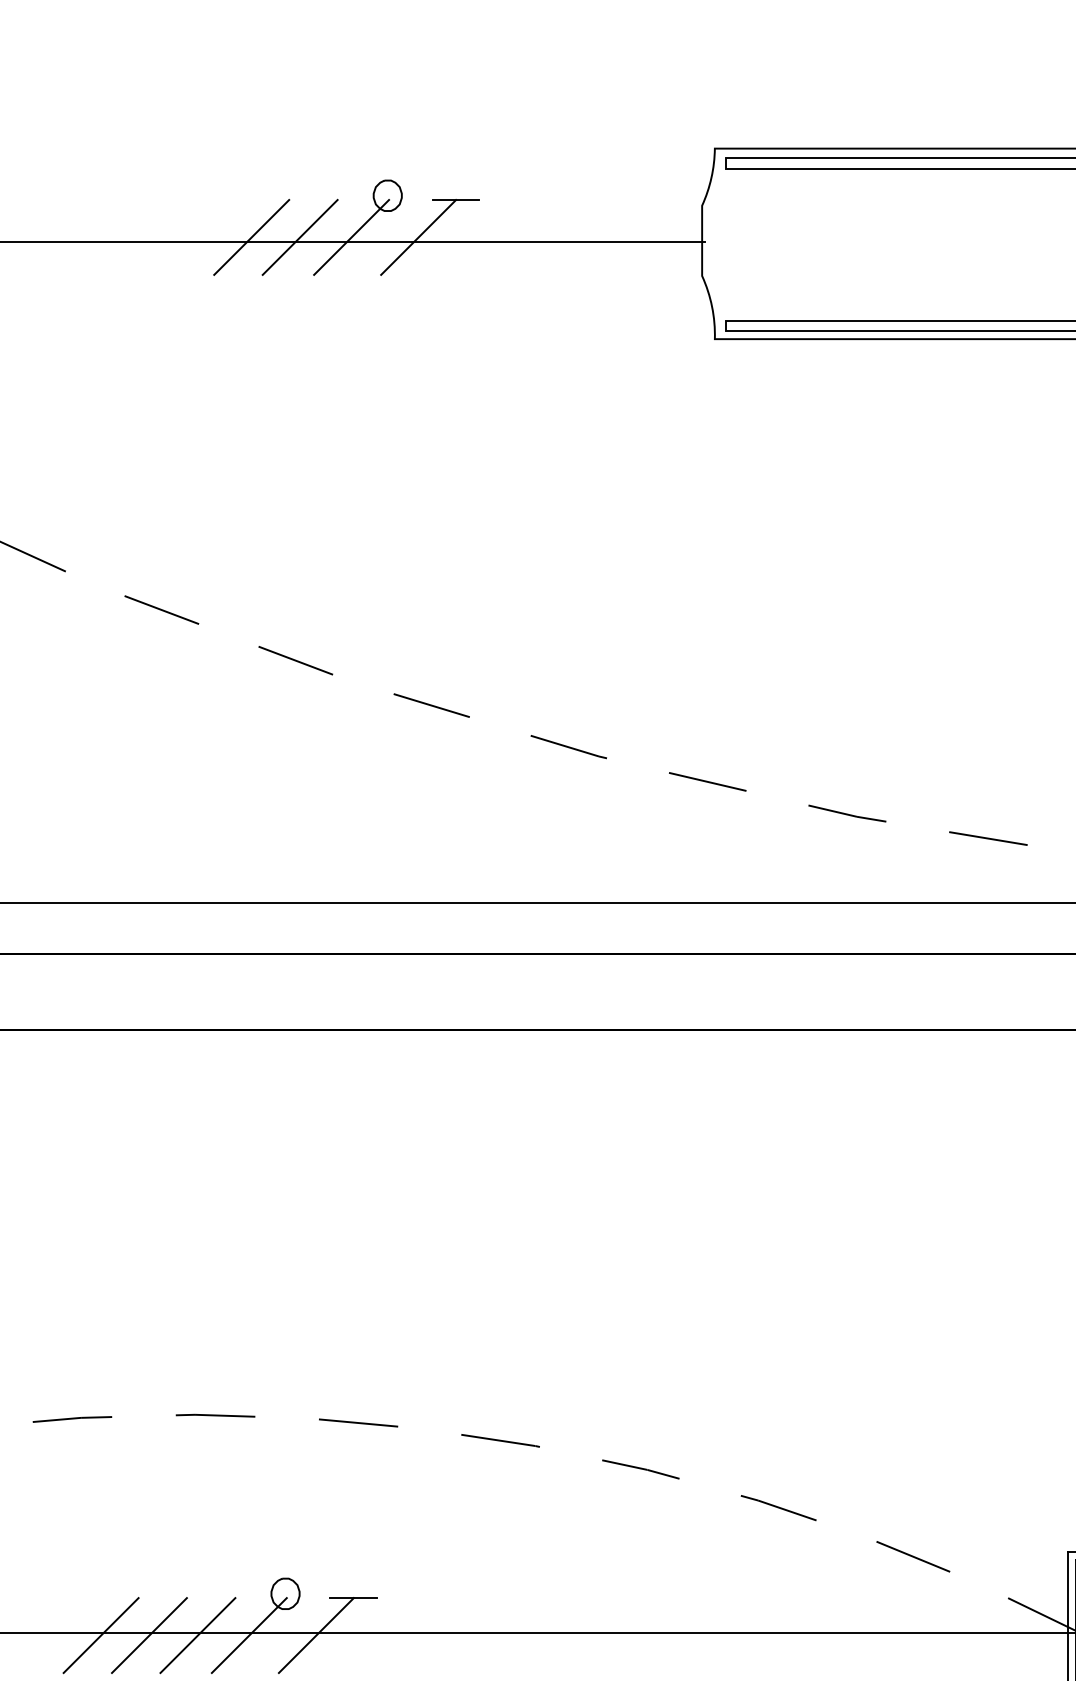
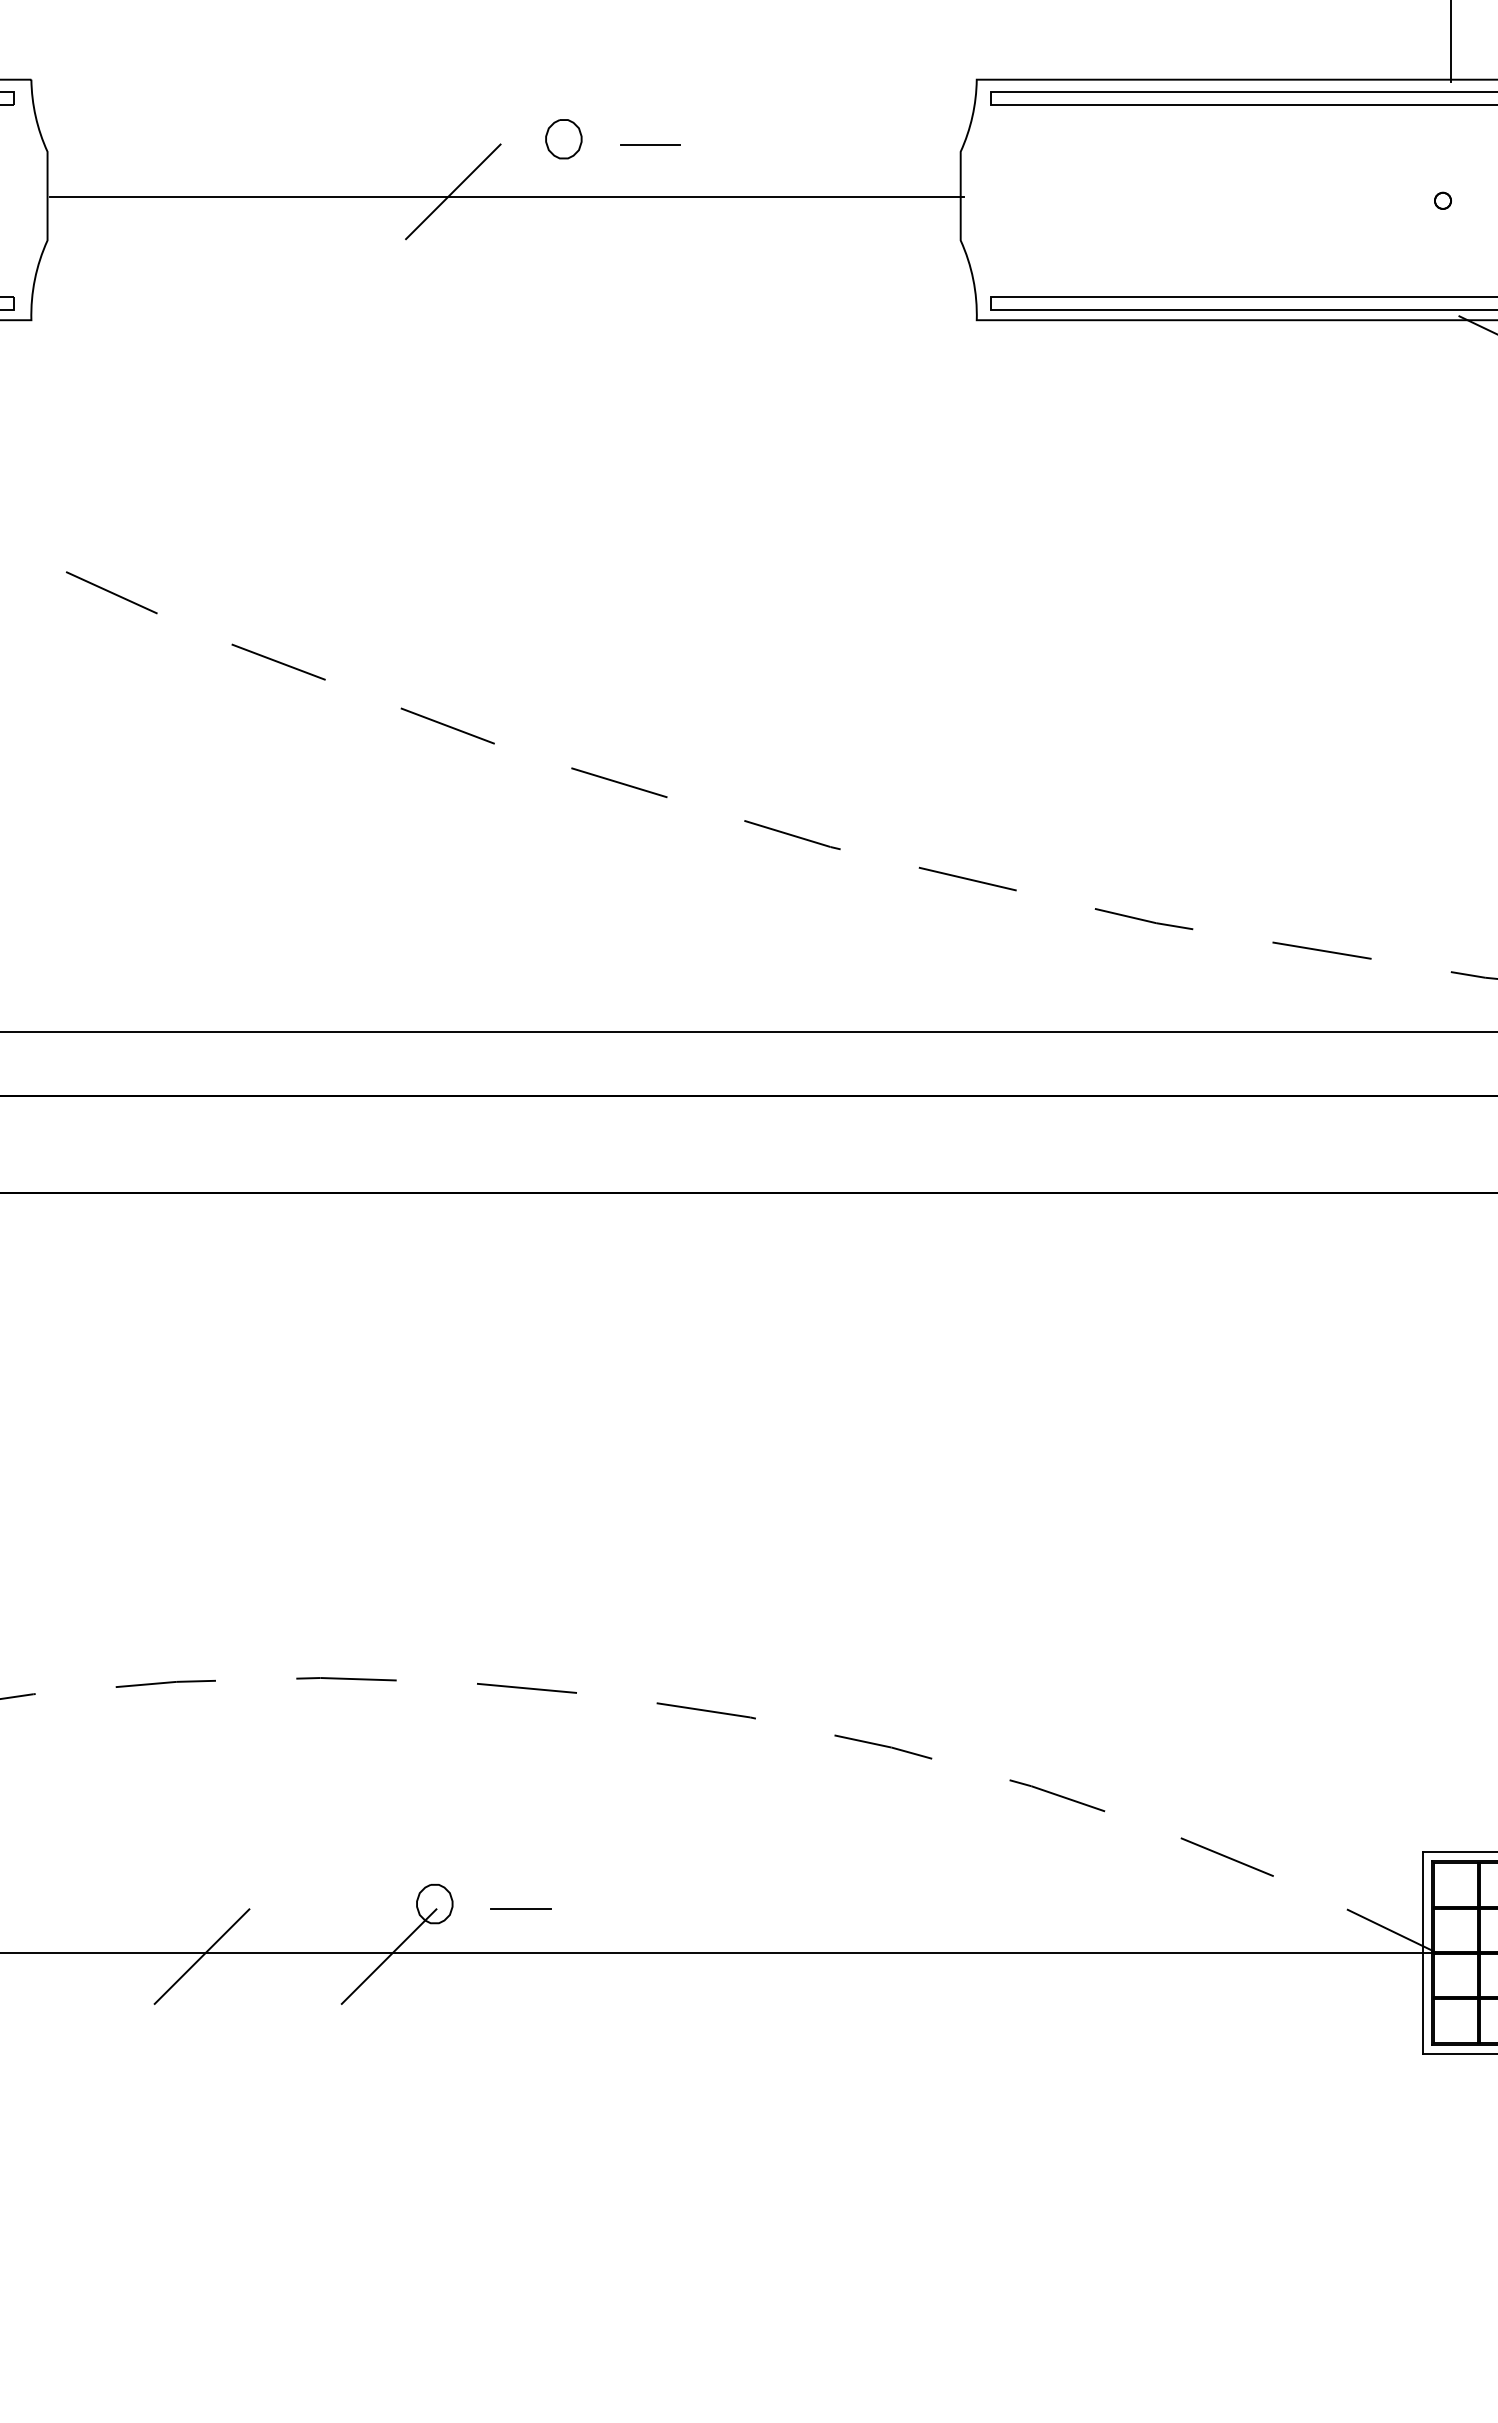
line: (251, 237) -> (391, 191), removed
line: (351, 237) -> (517, 191), removed
line: (418, 237) -> (602, 191), removed
line: (149, 1635) -> (262, 1956), removed
line: (197, 1635) -> (323, 1956), removed
line: (316, 1635) -> (473, 1956), removed

